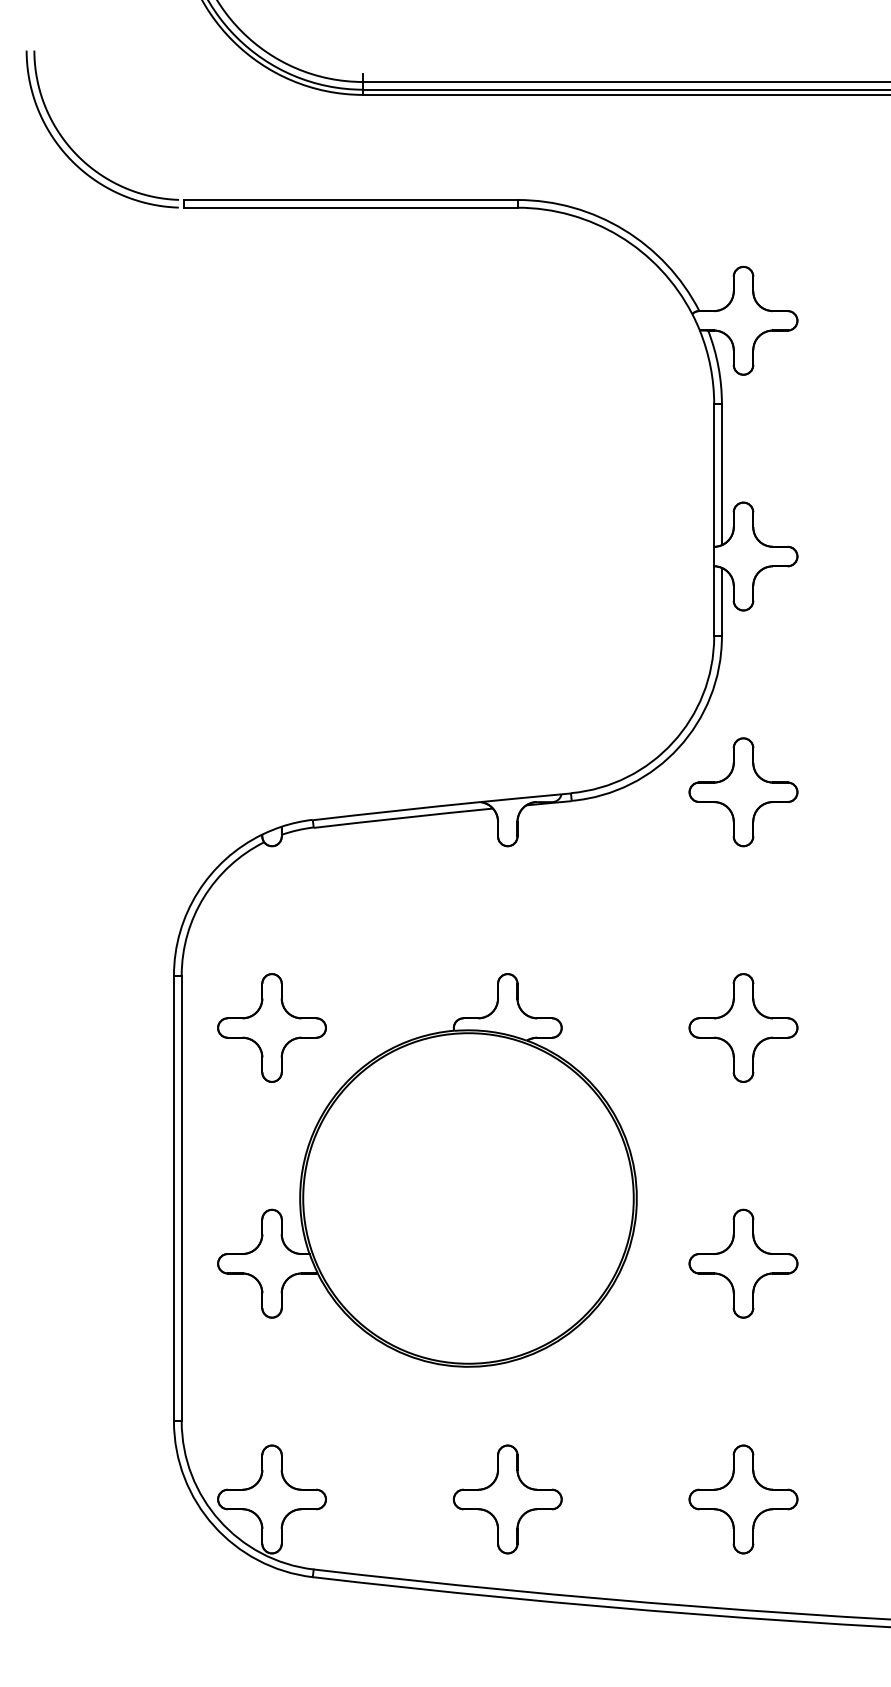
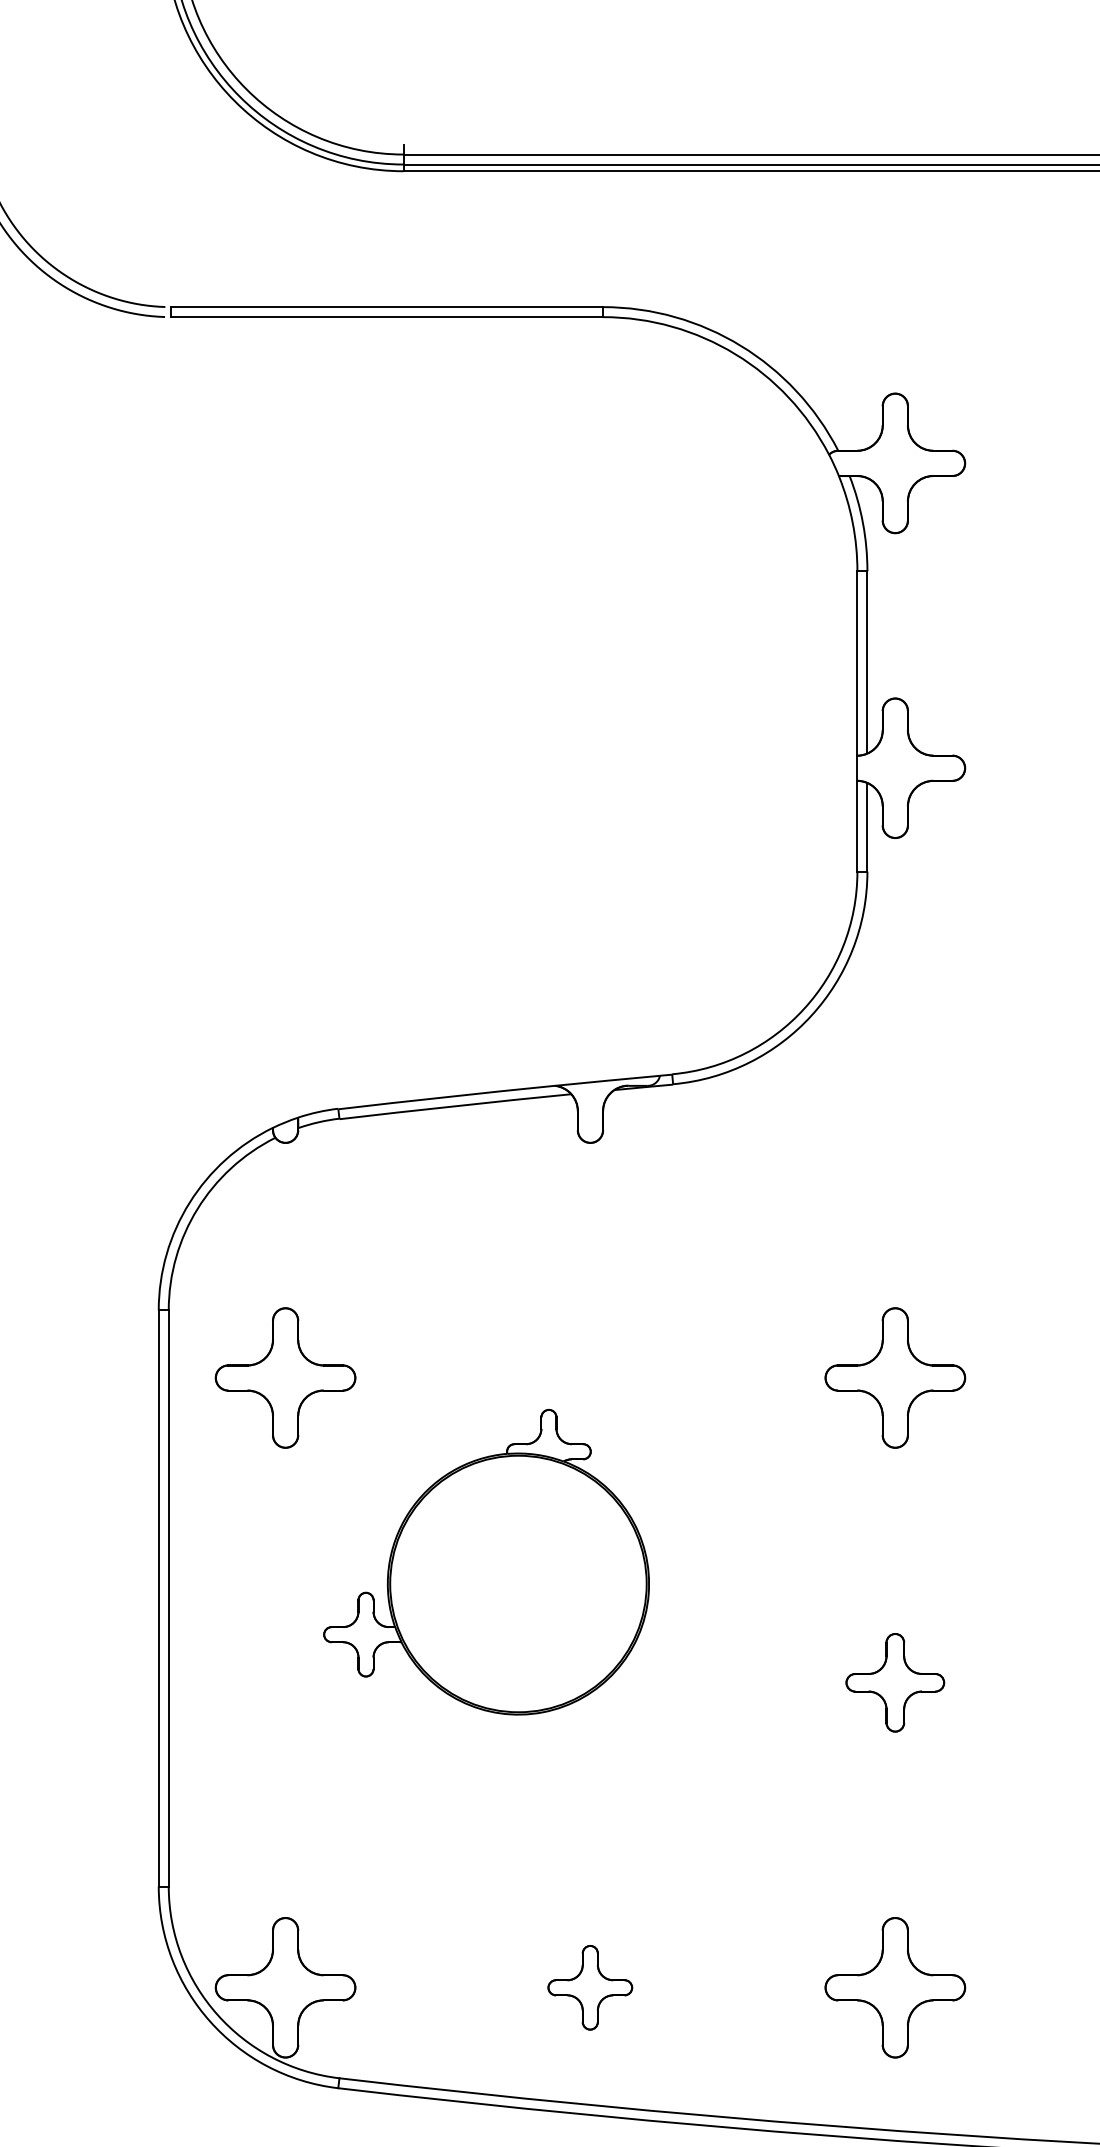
part: (743, 792) -> (895, 1073), removed
part: (427, 1170) -> (486, 1562), size x0.6
part: (743, 1263) -> (895, 1682), size x0.7
part: (507, 1499) -> (590, 1987), size x0.6

